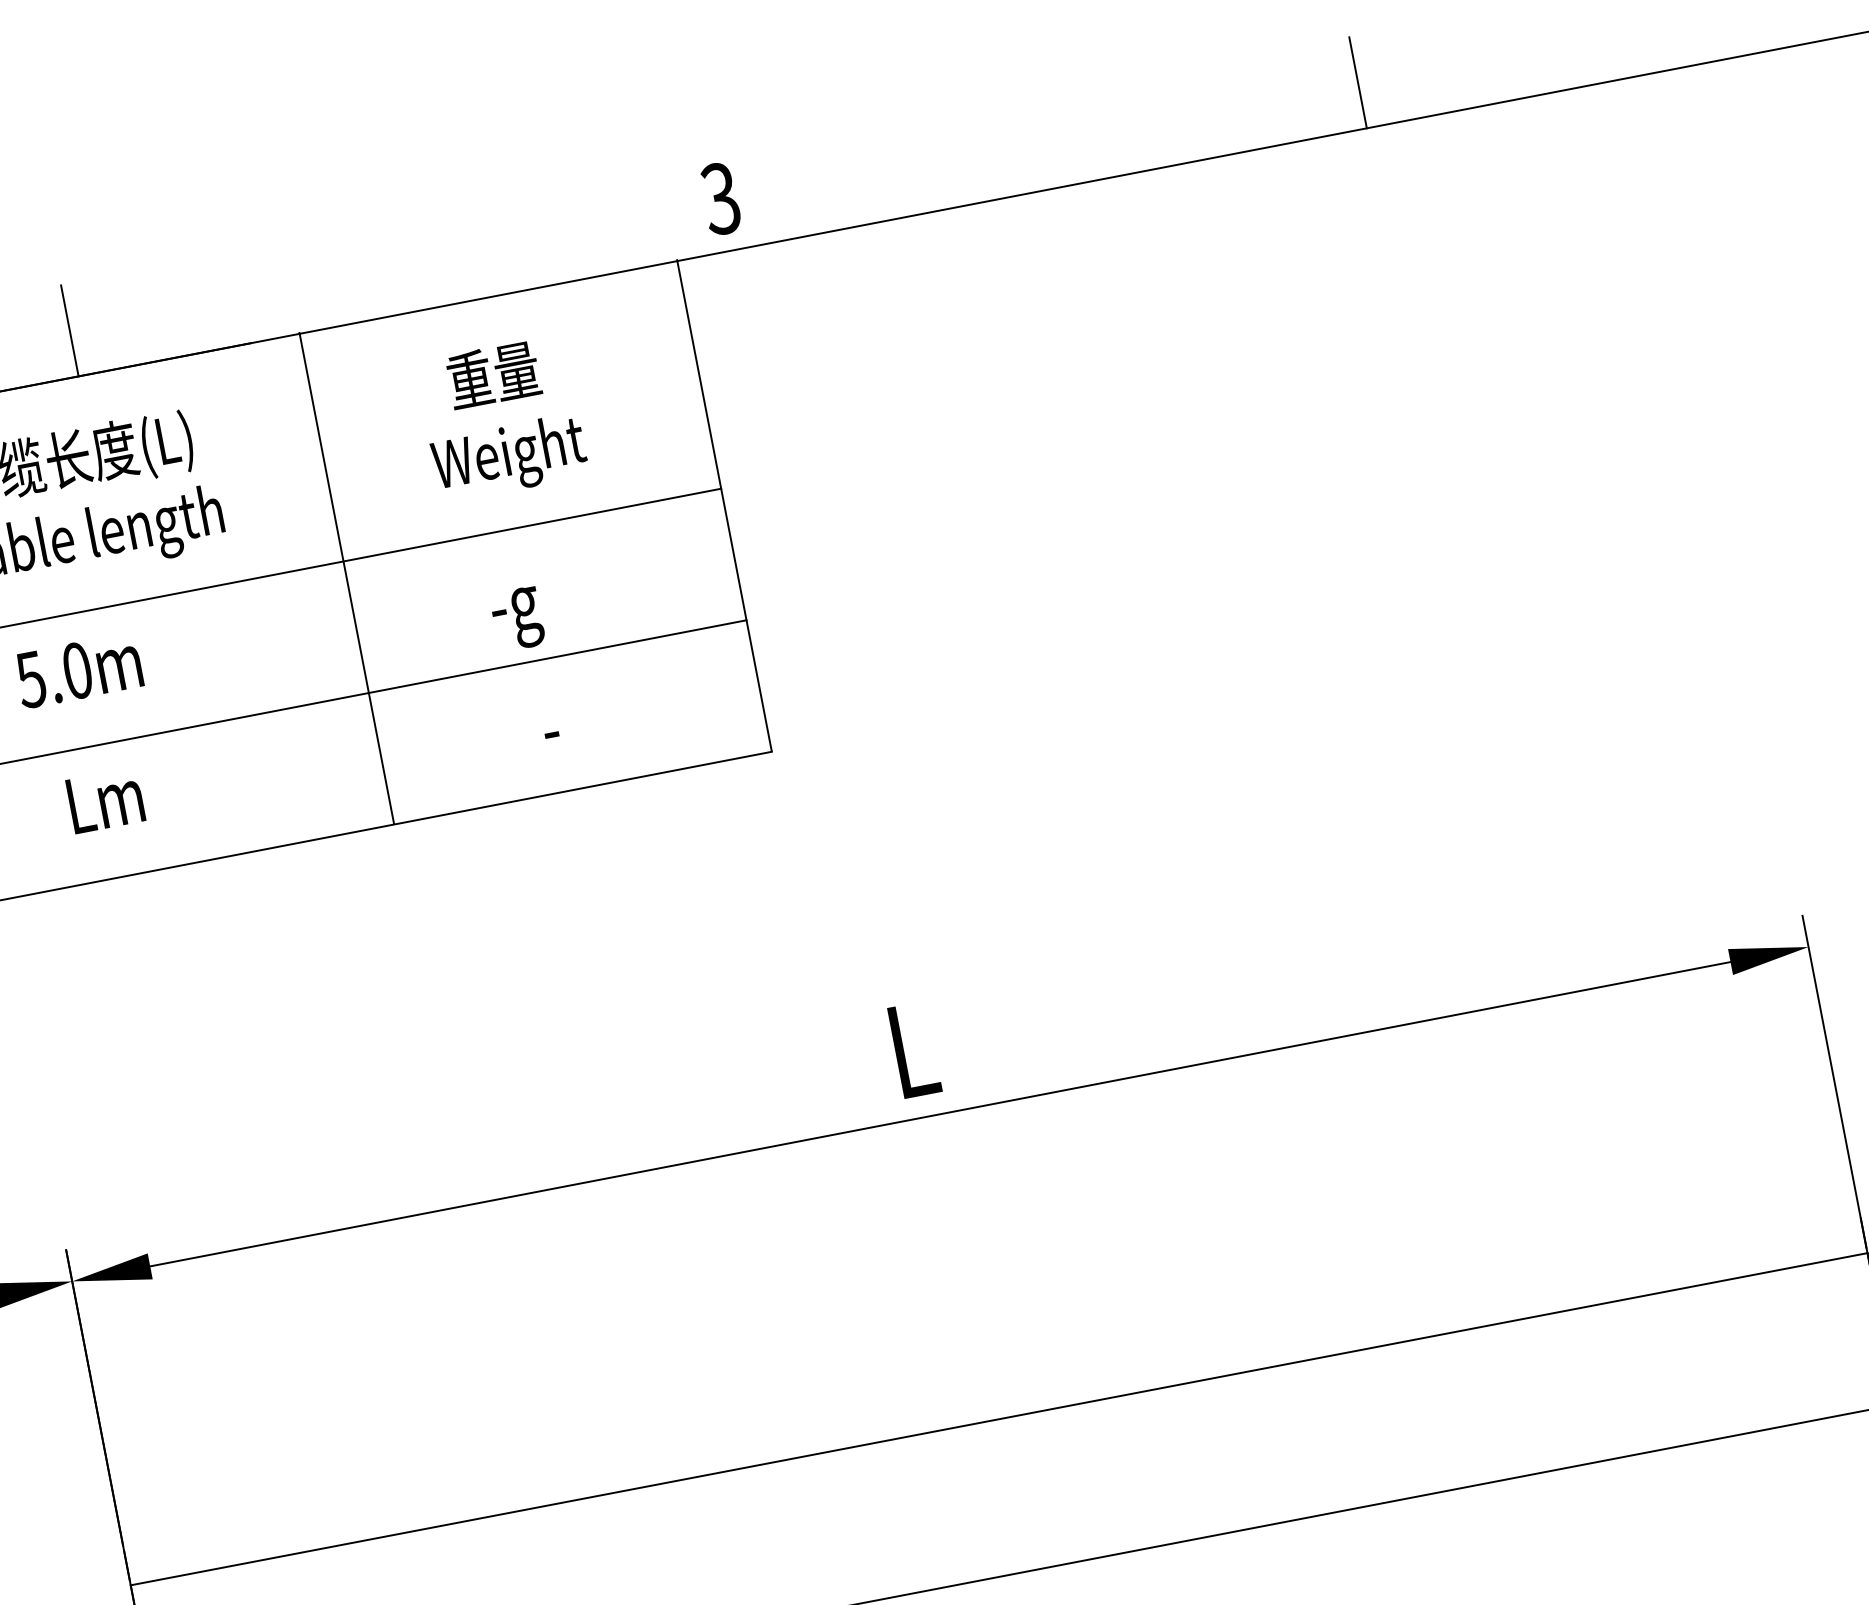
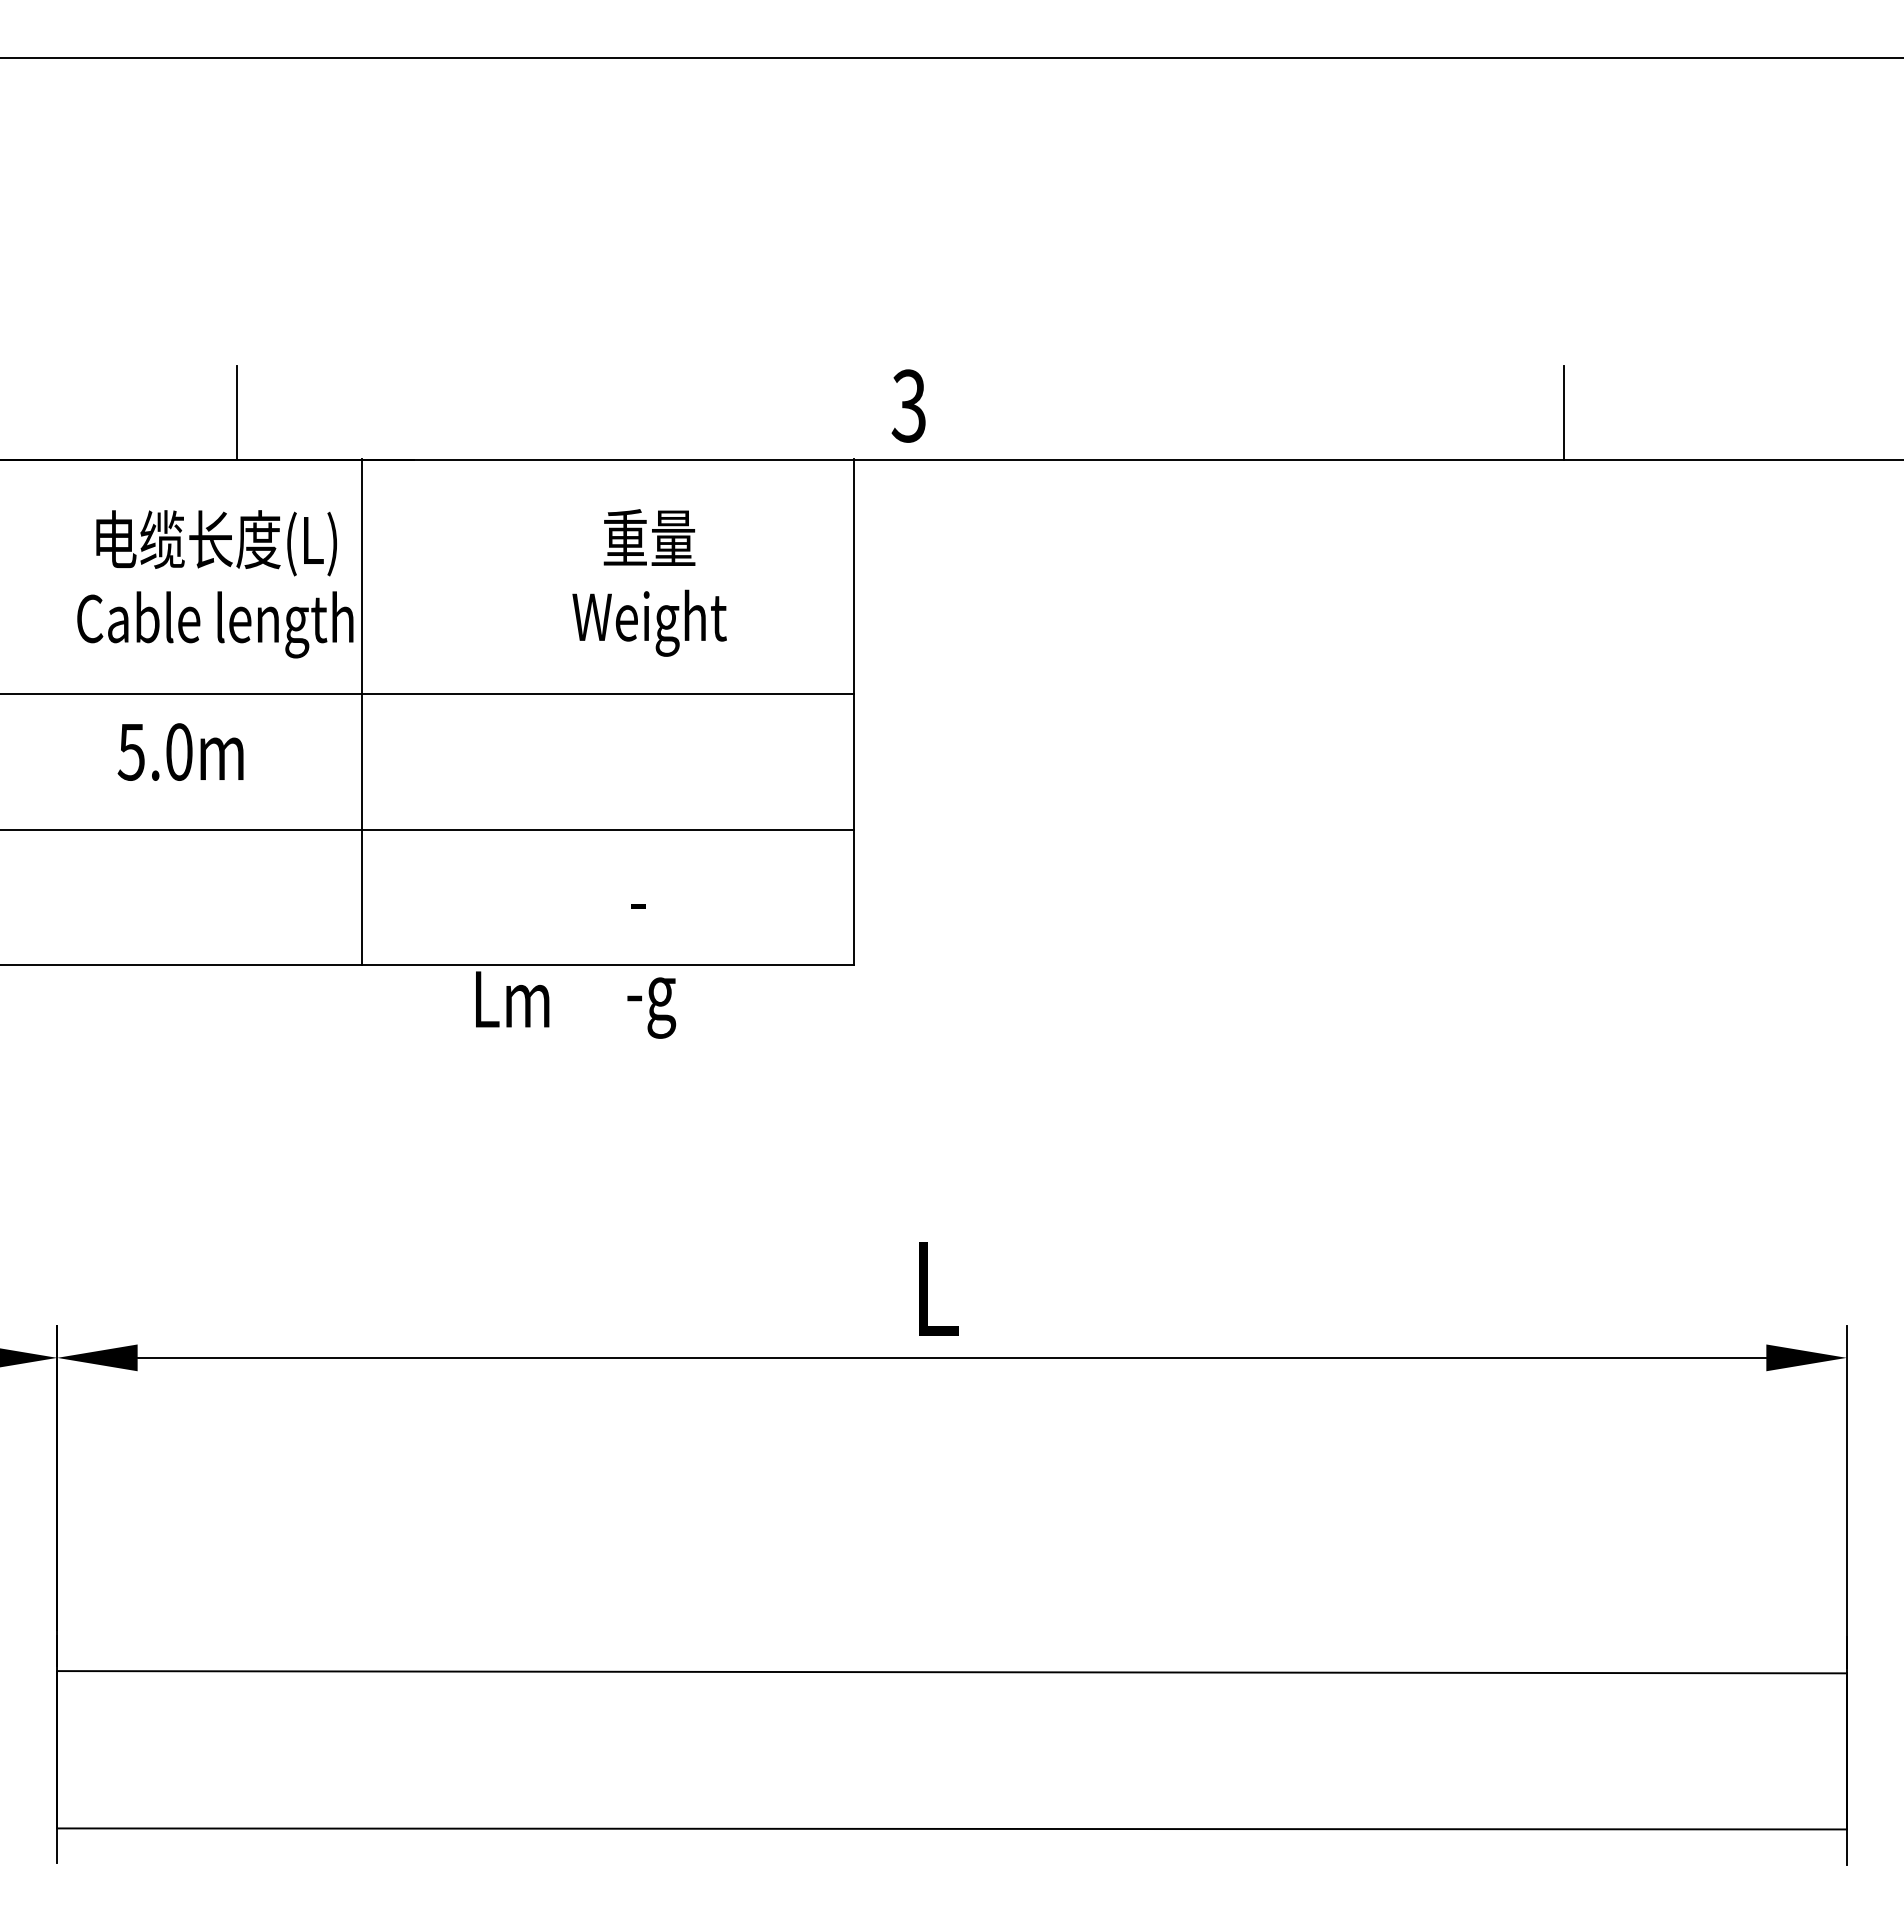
line: (346, 578) -> (361, 711), moved
text: (517, 618) -> (651, 1007), moved
text: (105, 800) -> (512, 999), moved

